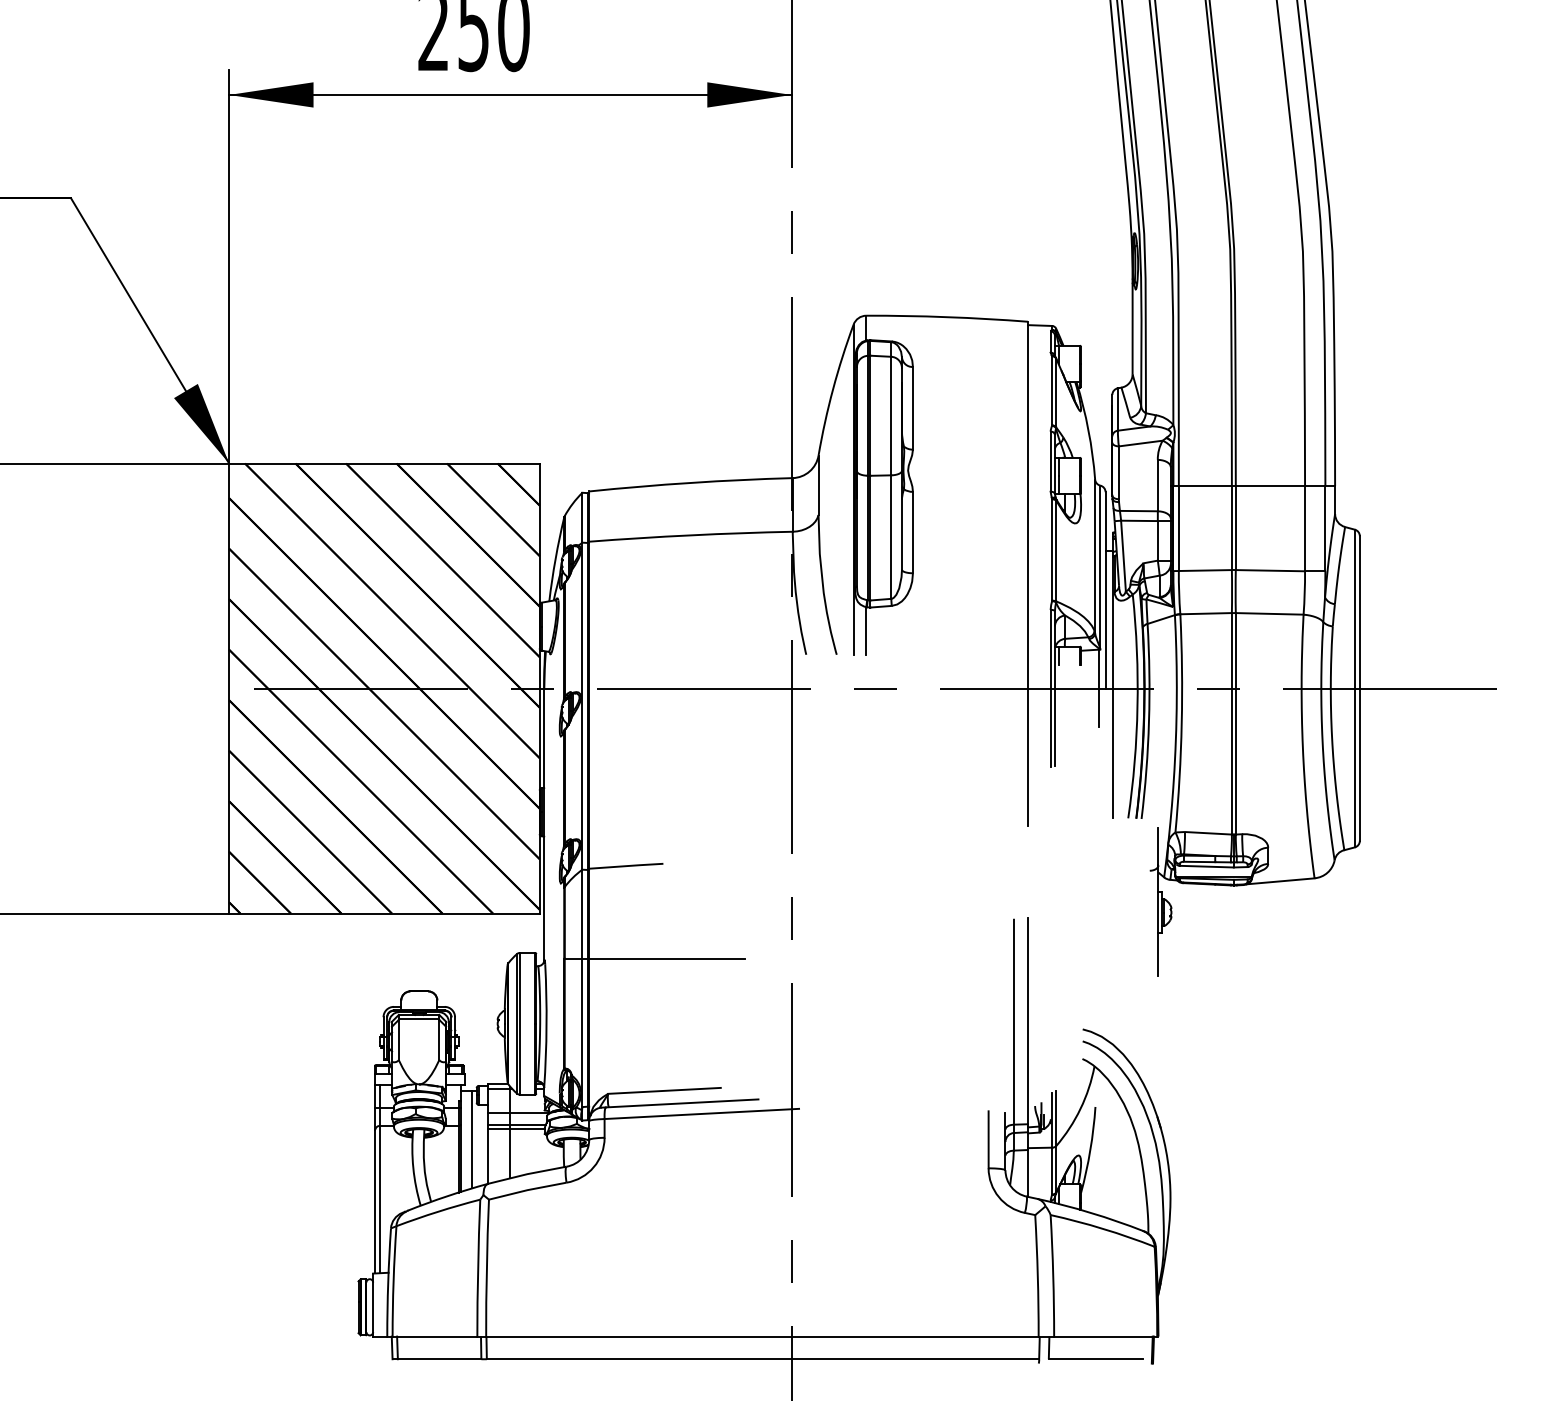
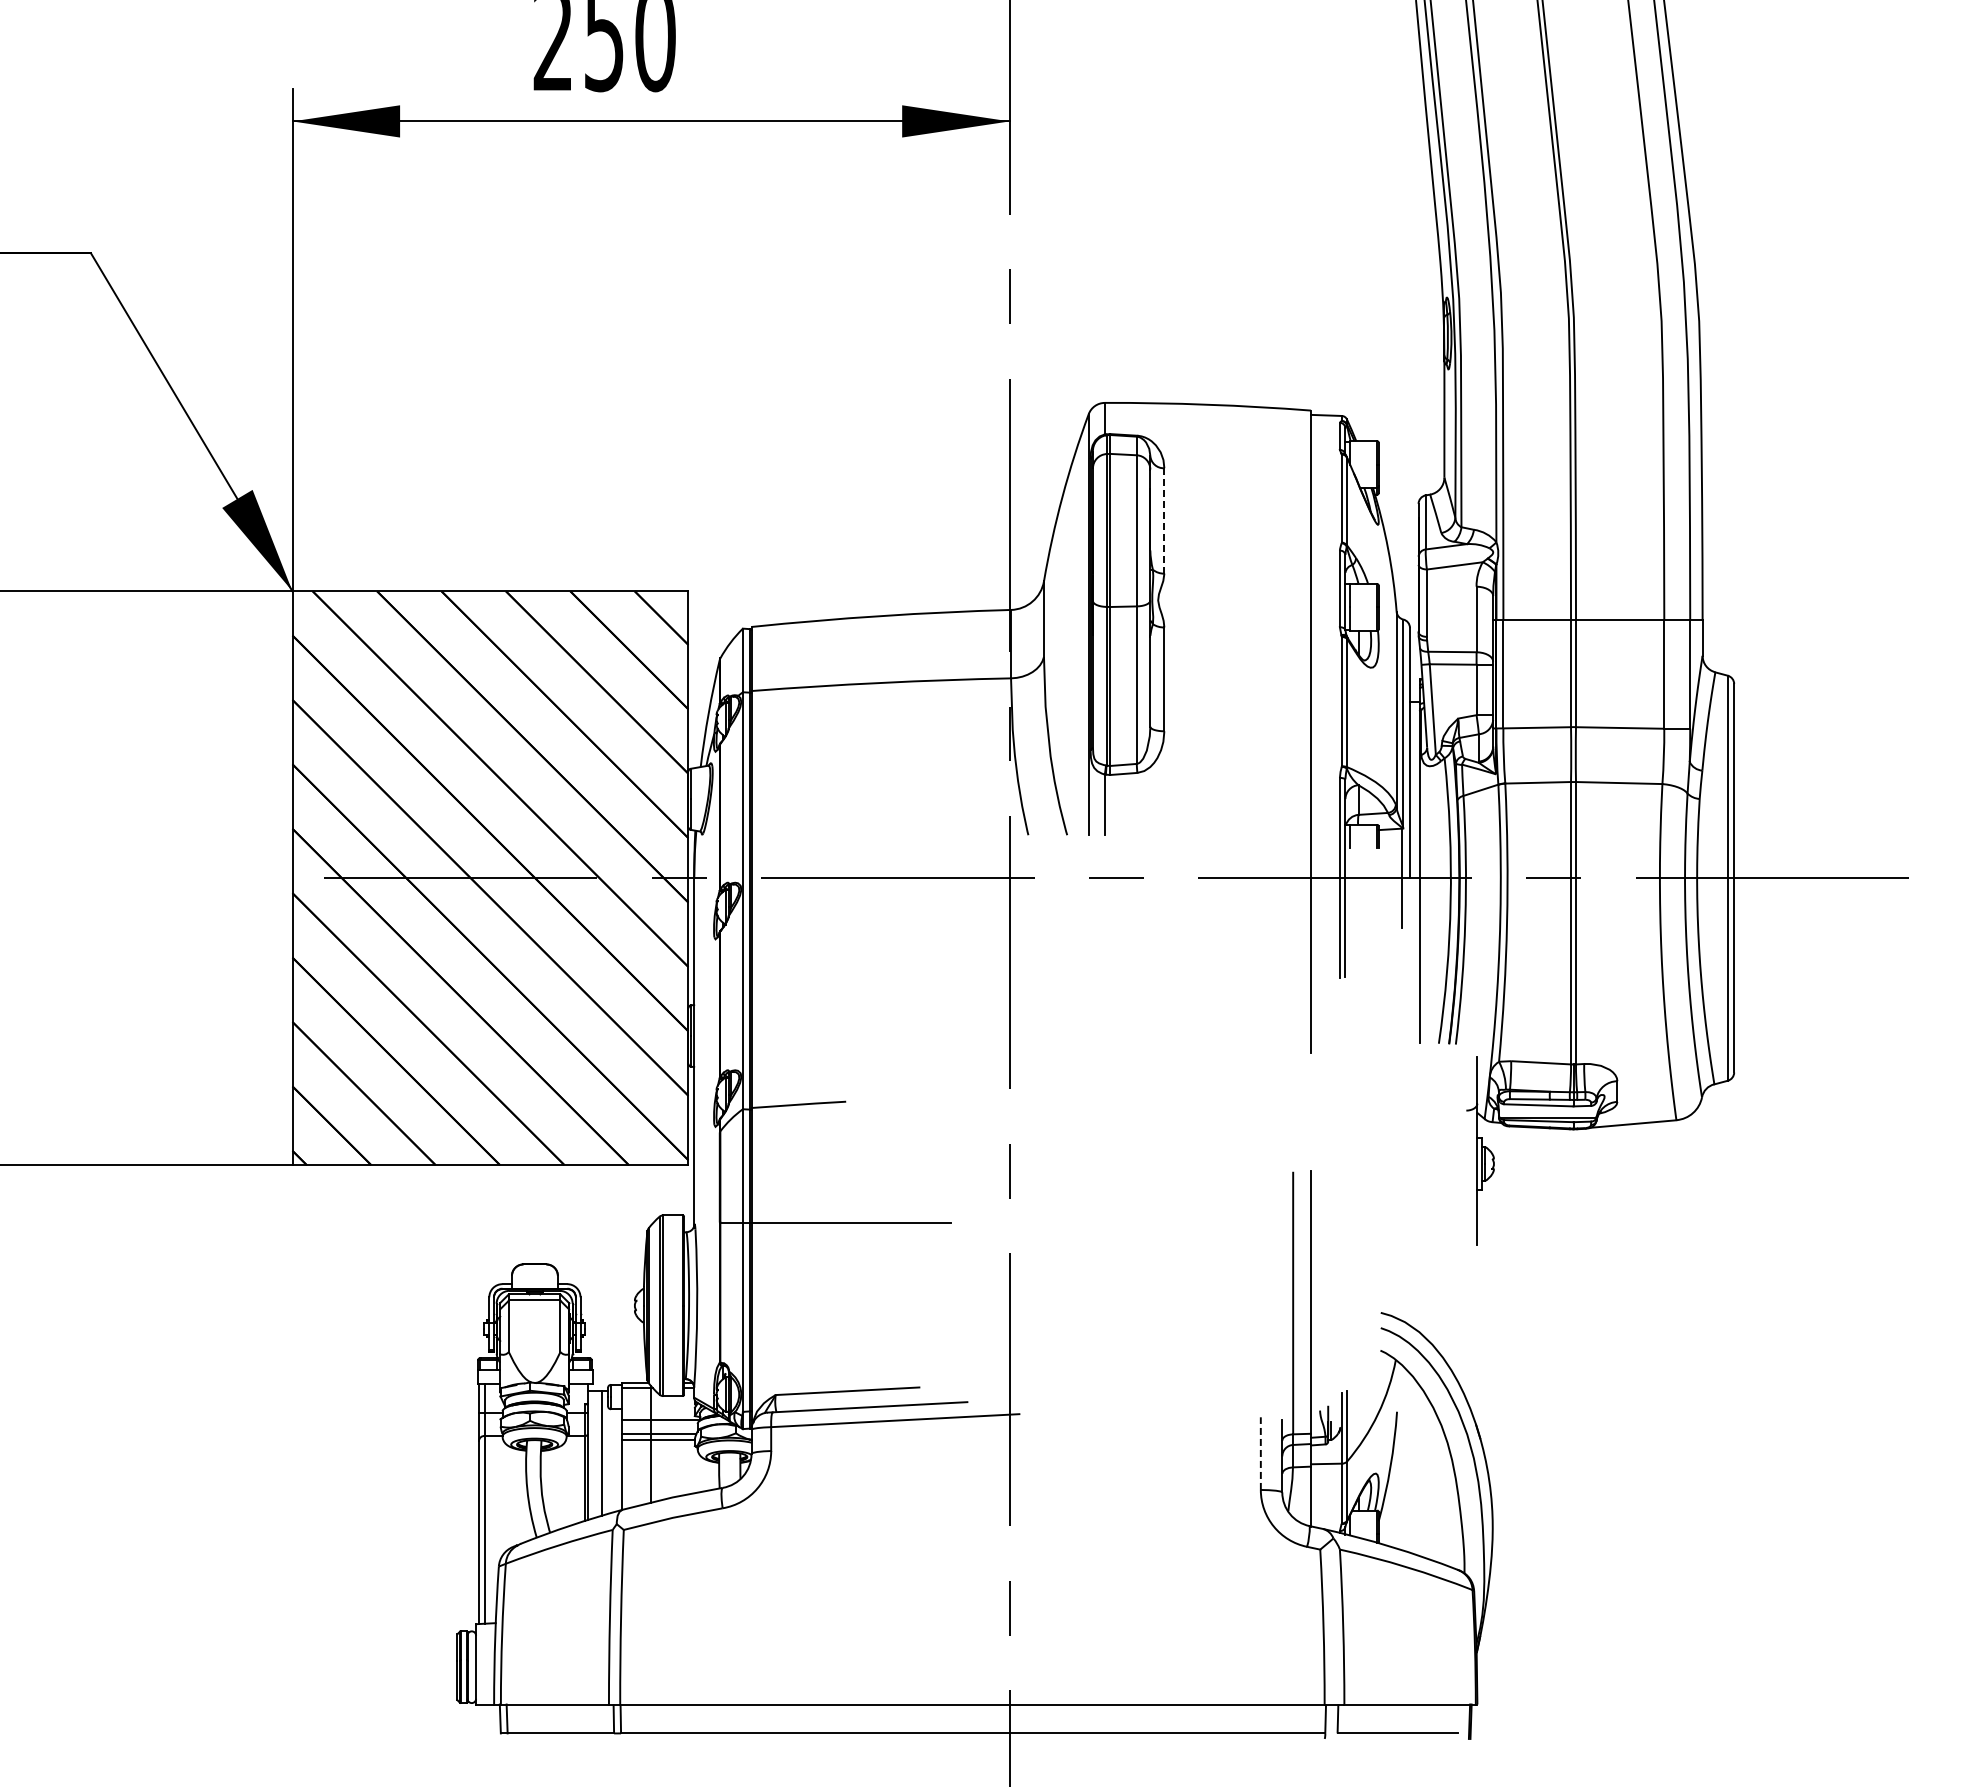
line: (913, 407) -> (1164, 520), solid -> dashed
line: (988, 1139) -> (1260, 1453), solid -> dashed

